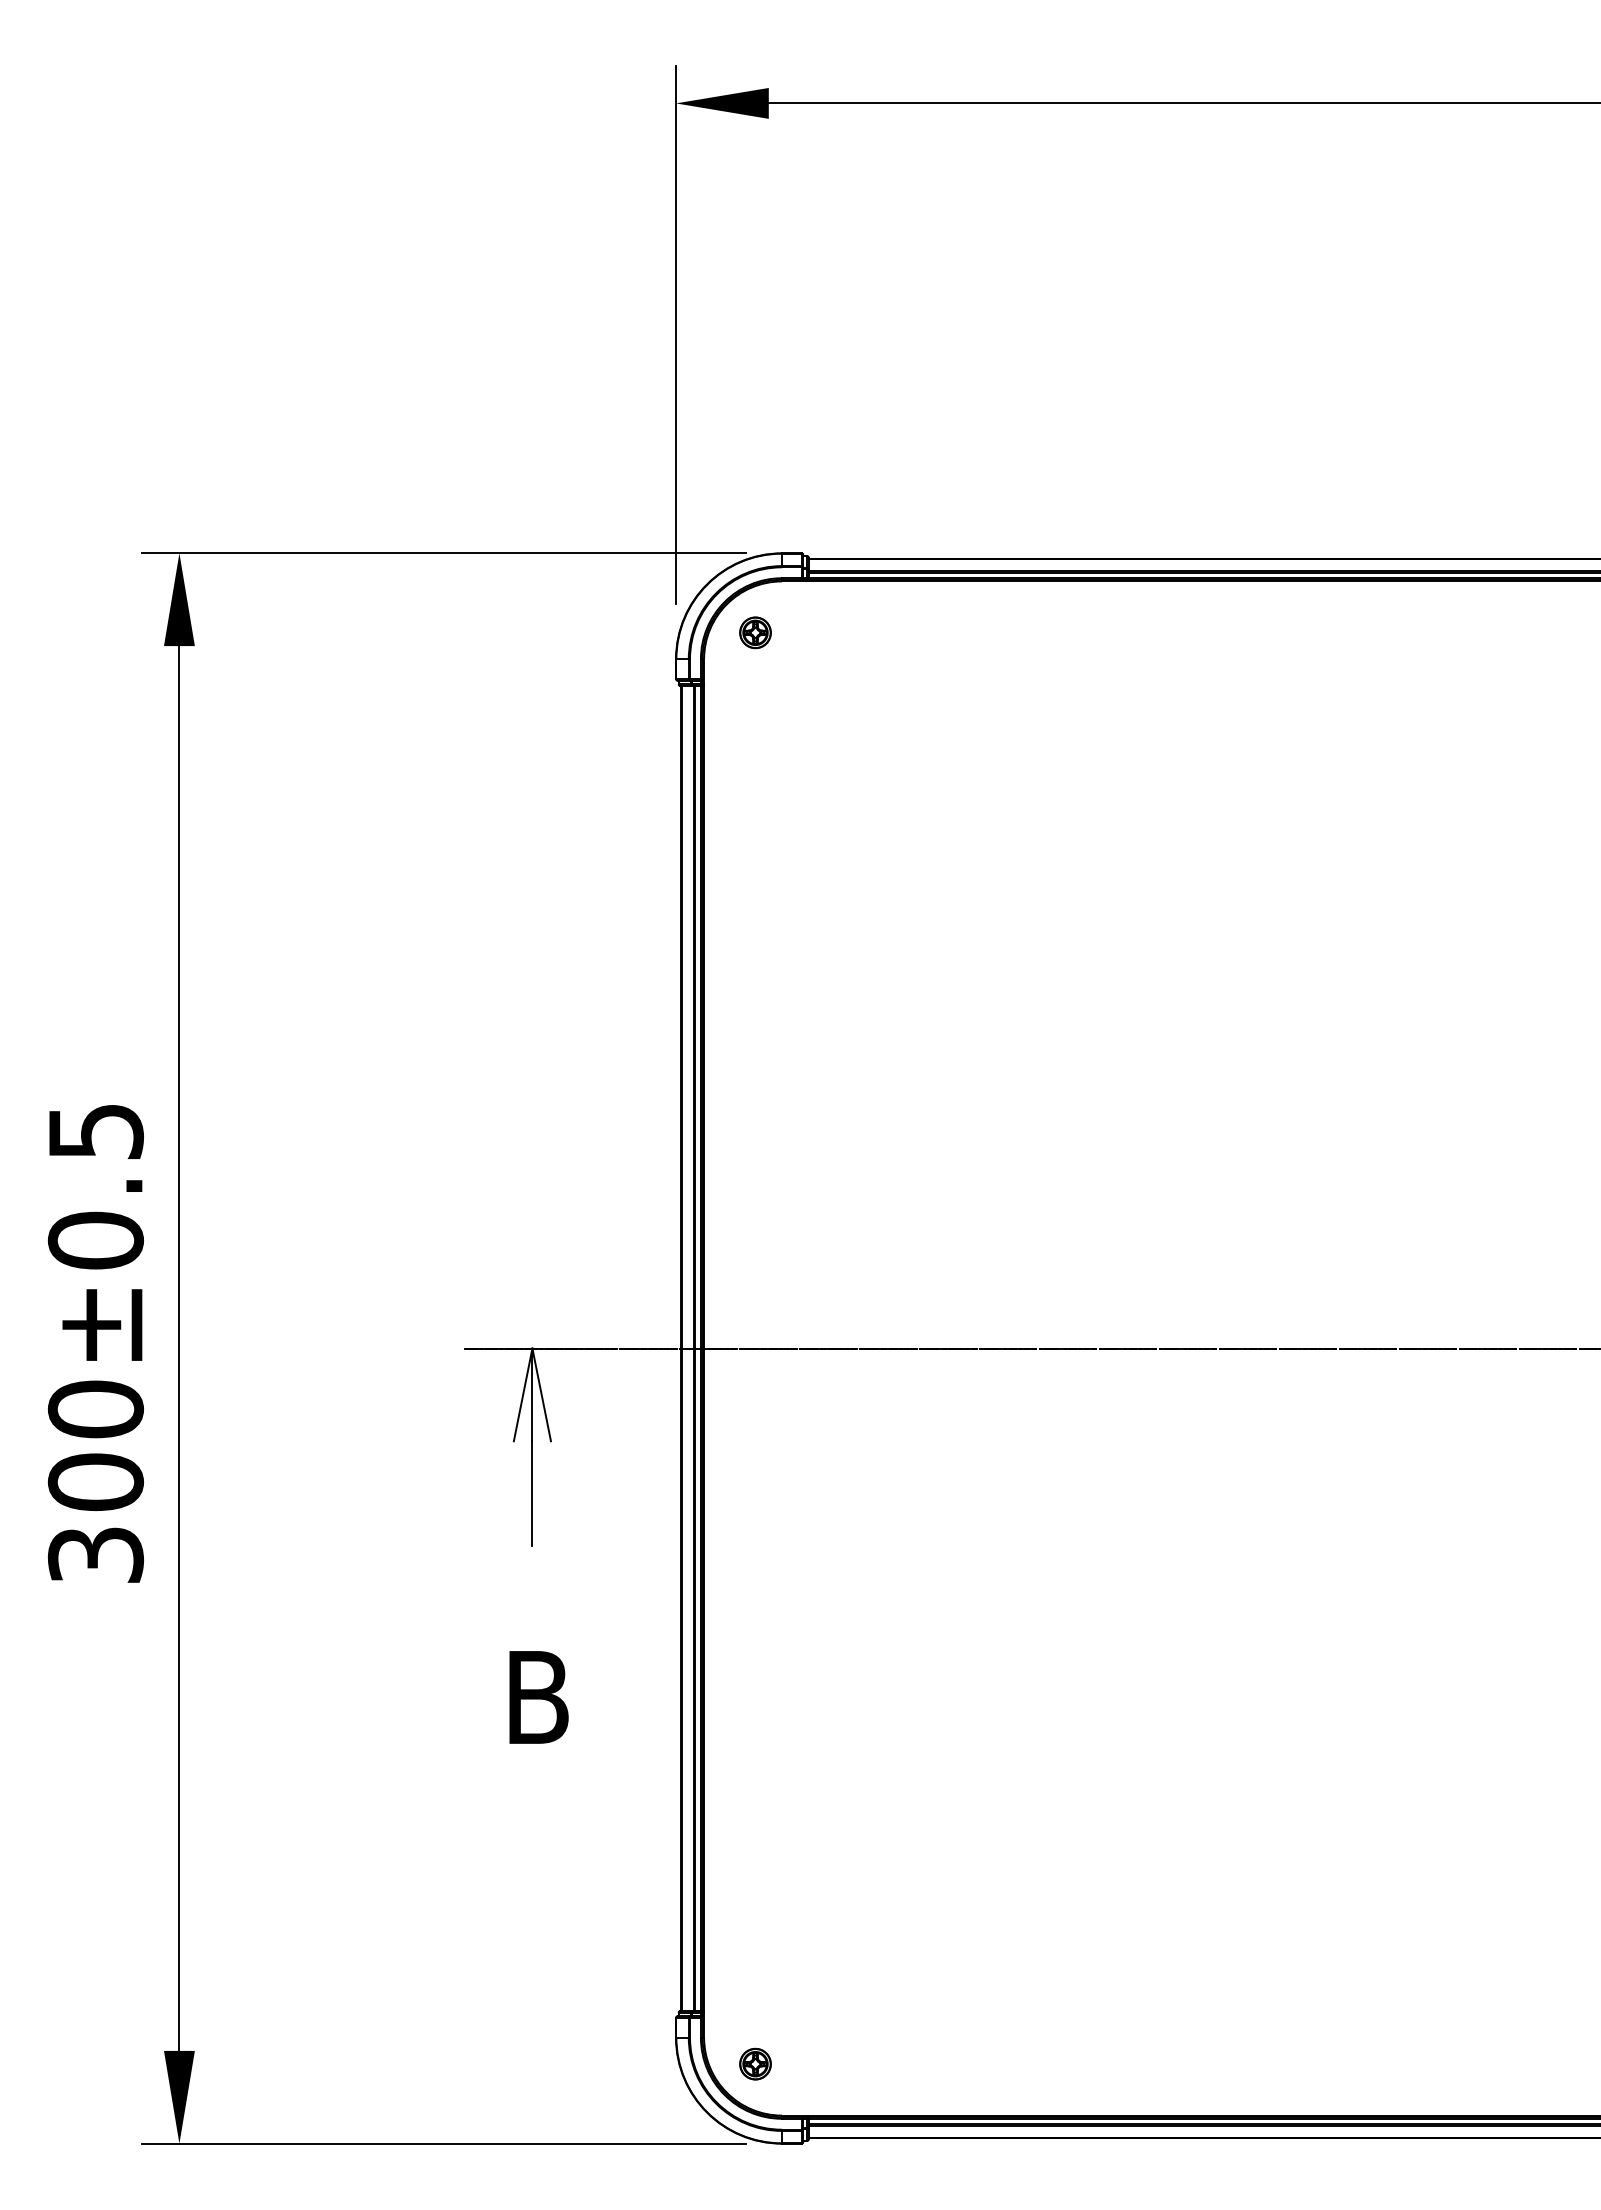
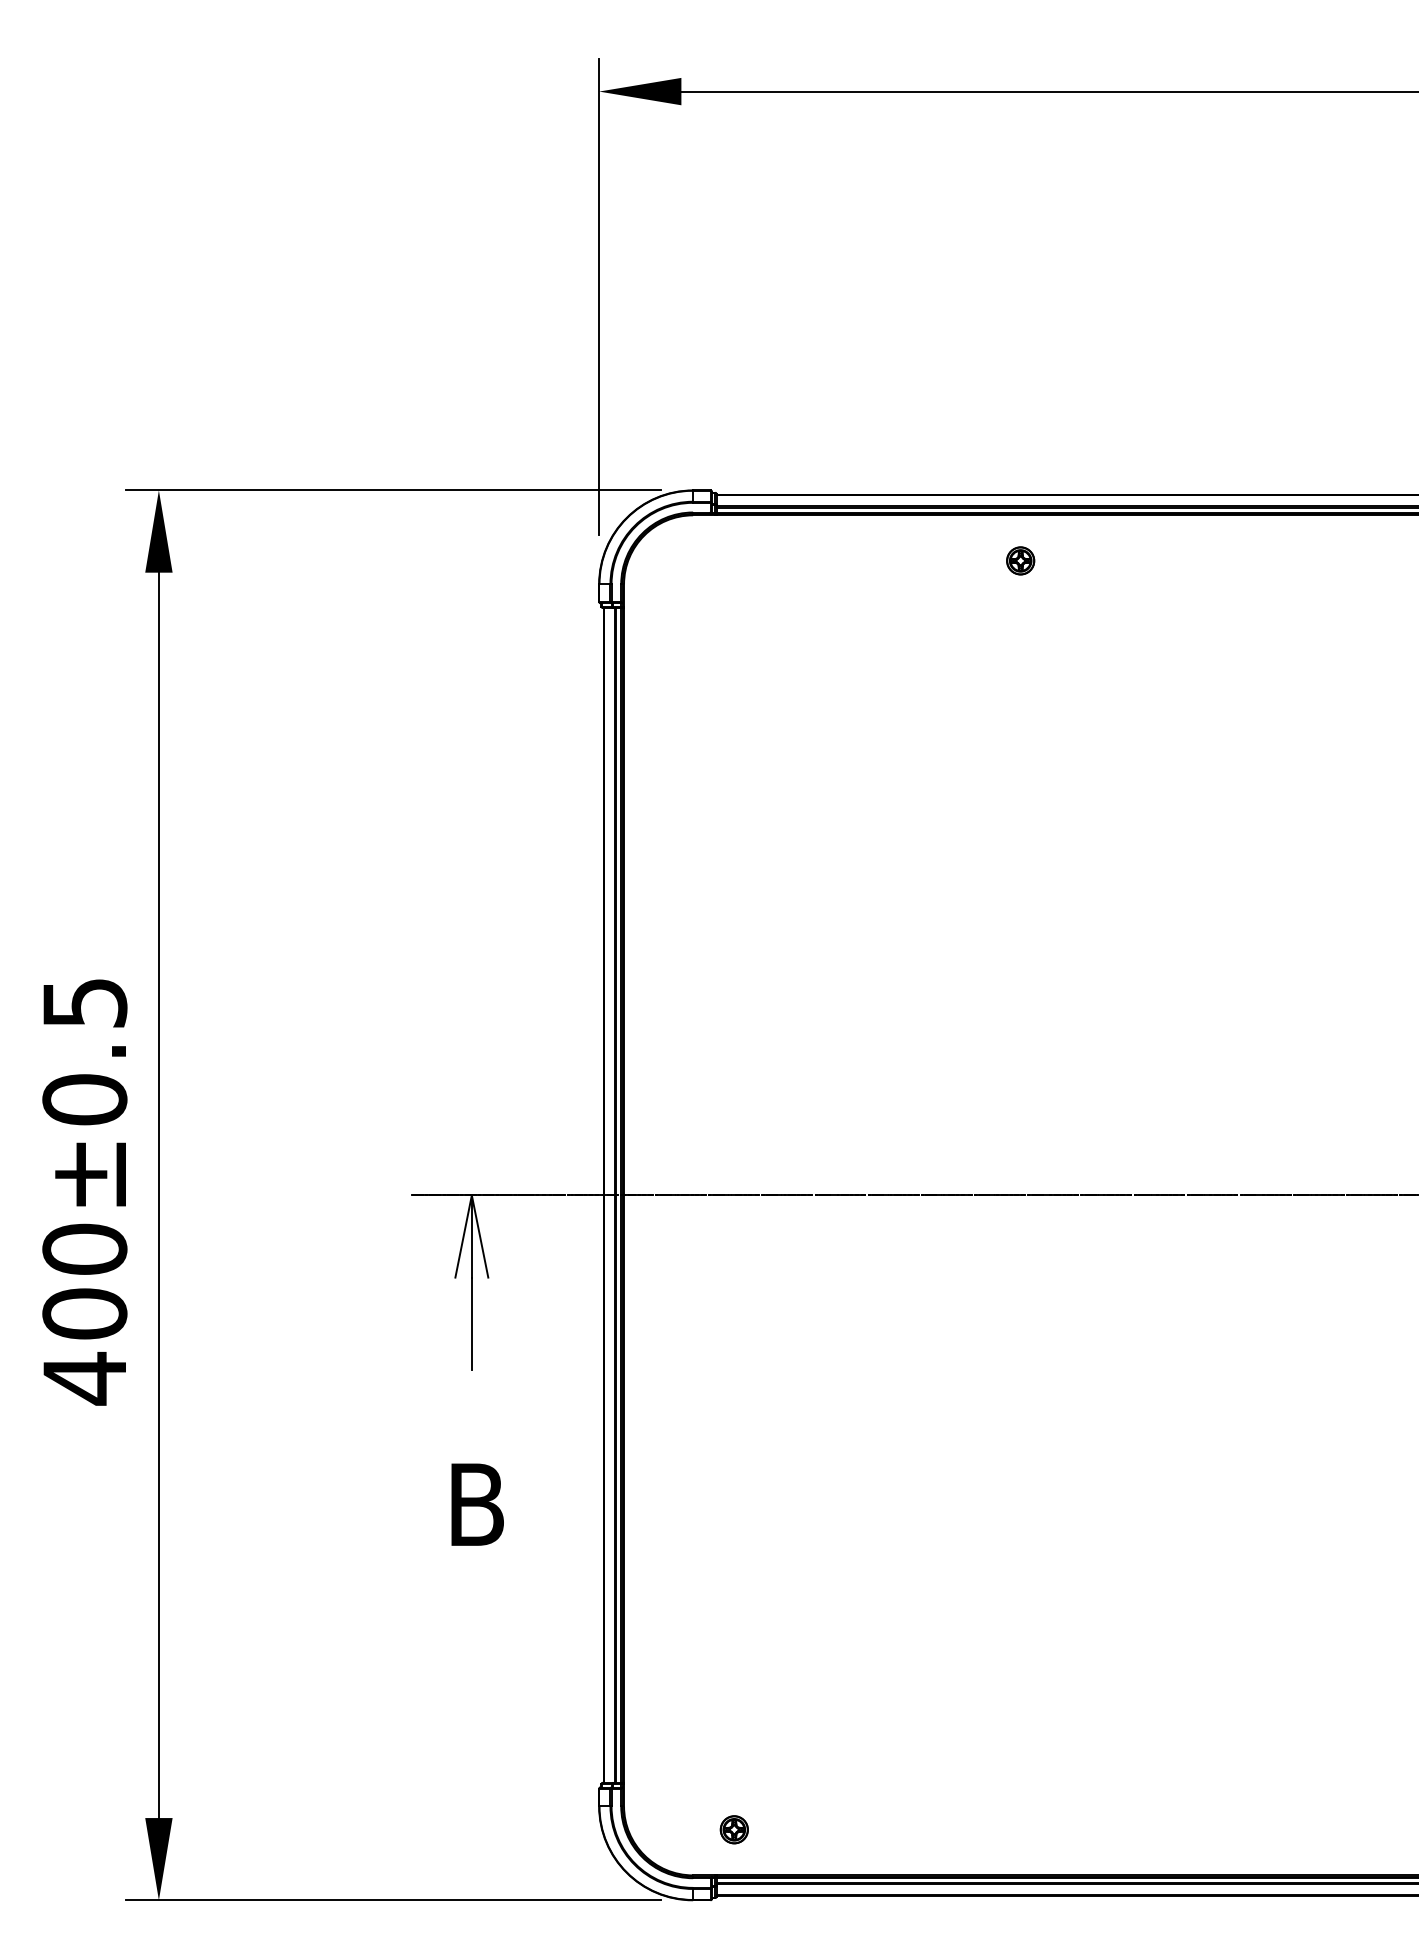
part: (755, 632) -> (1020, 560), moved
text: (95, 1555) -> (84, 1378), 300±0.5 -> 400±0.5
part: (755, 2063) -> (734, 1829), moved

